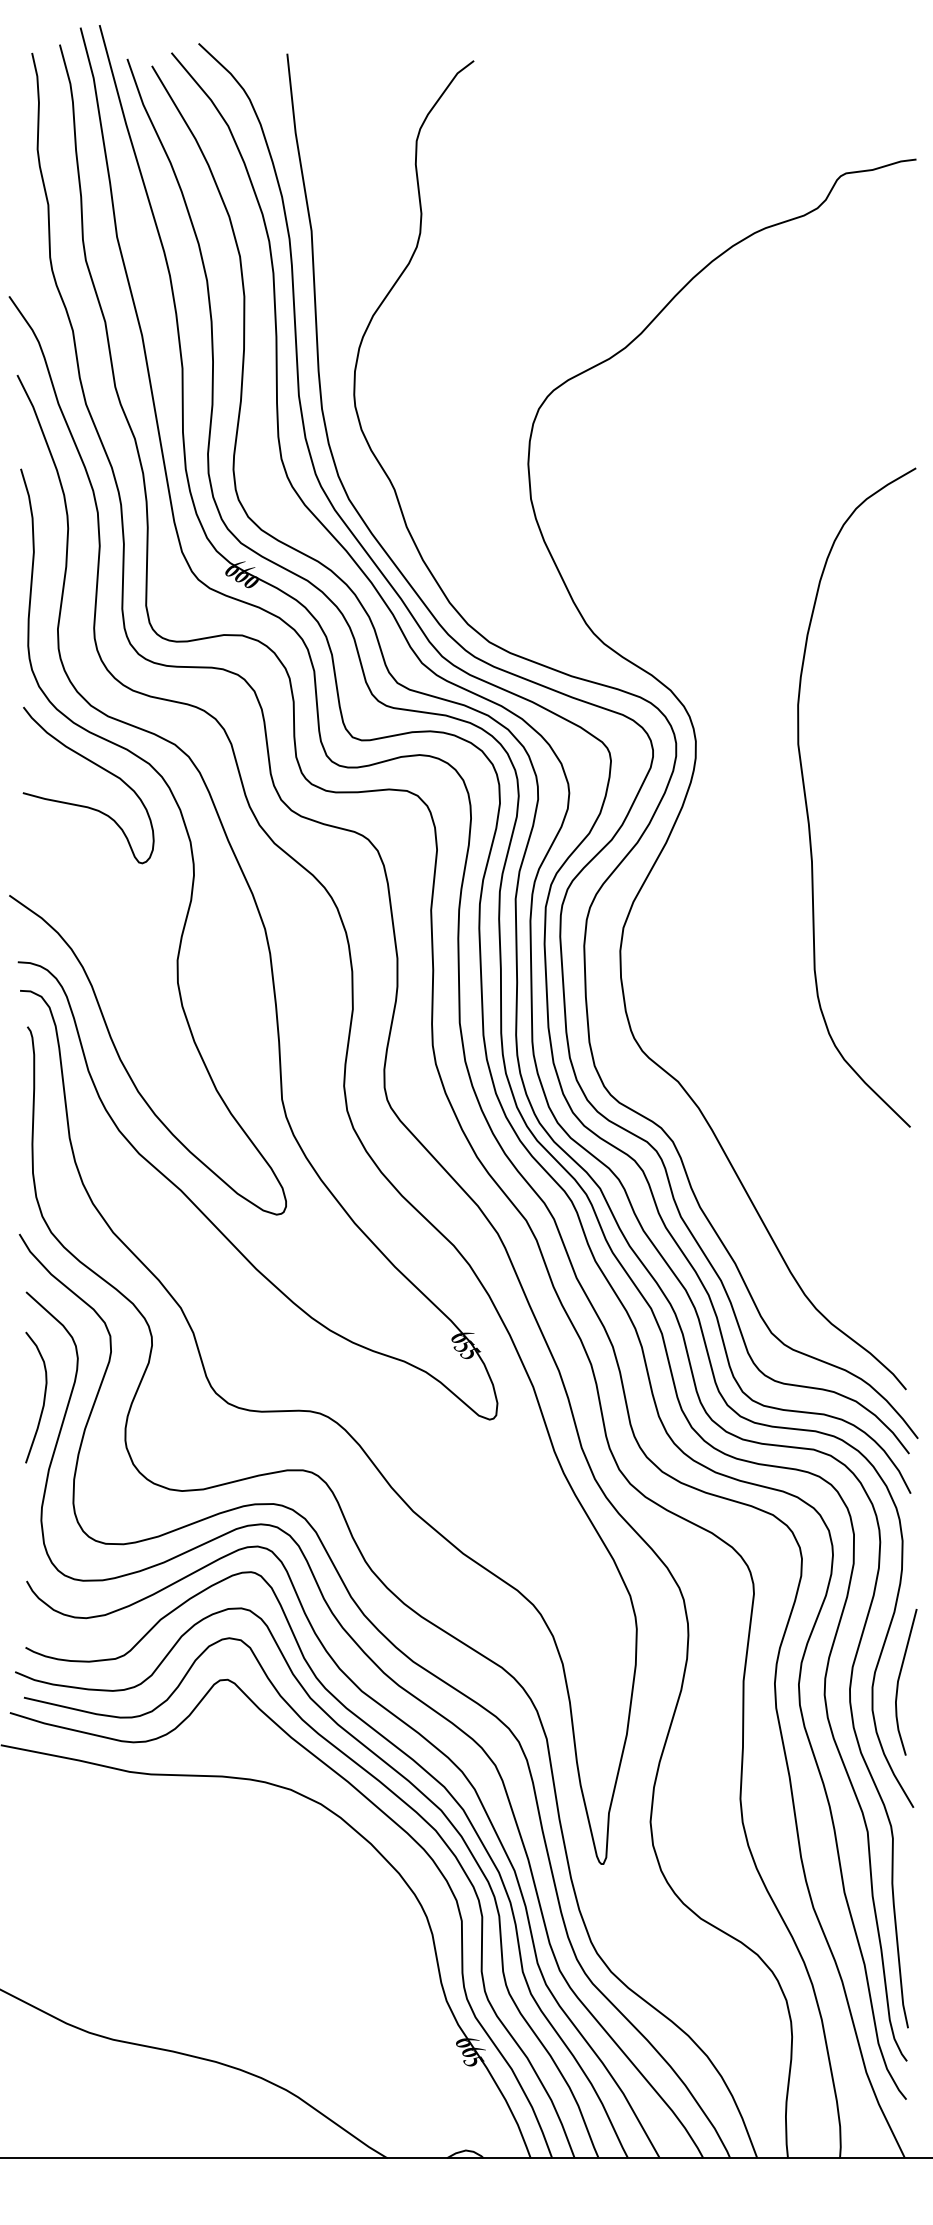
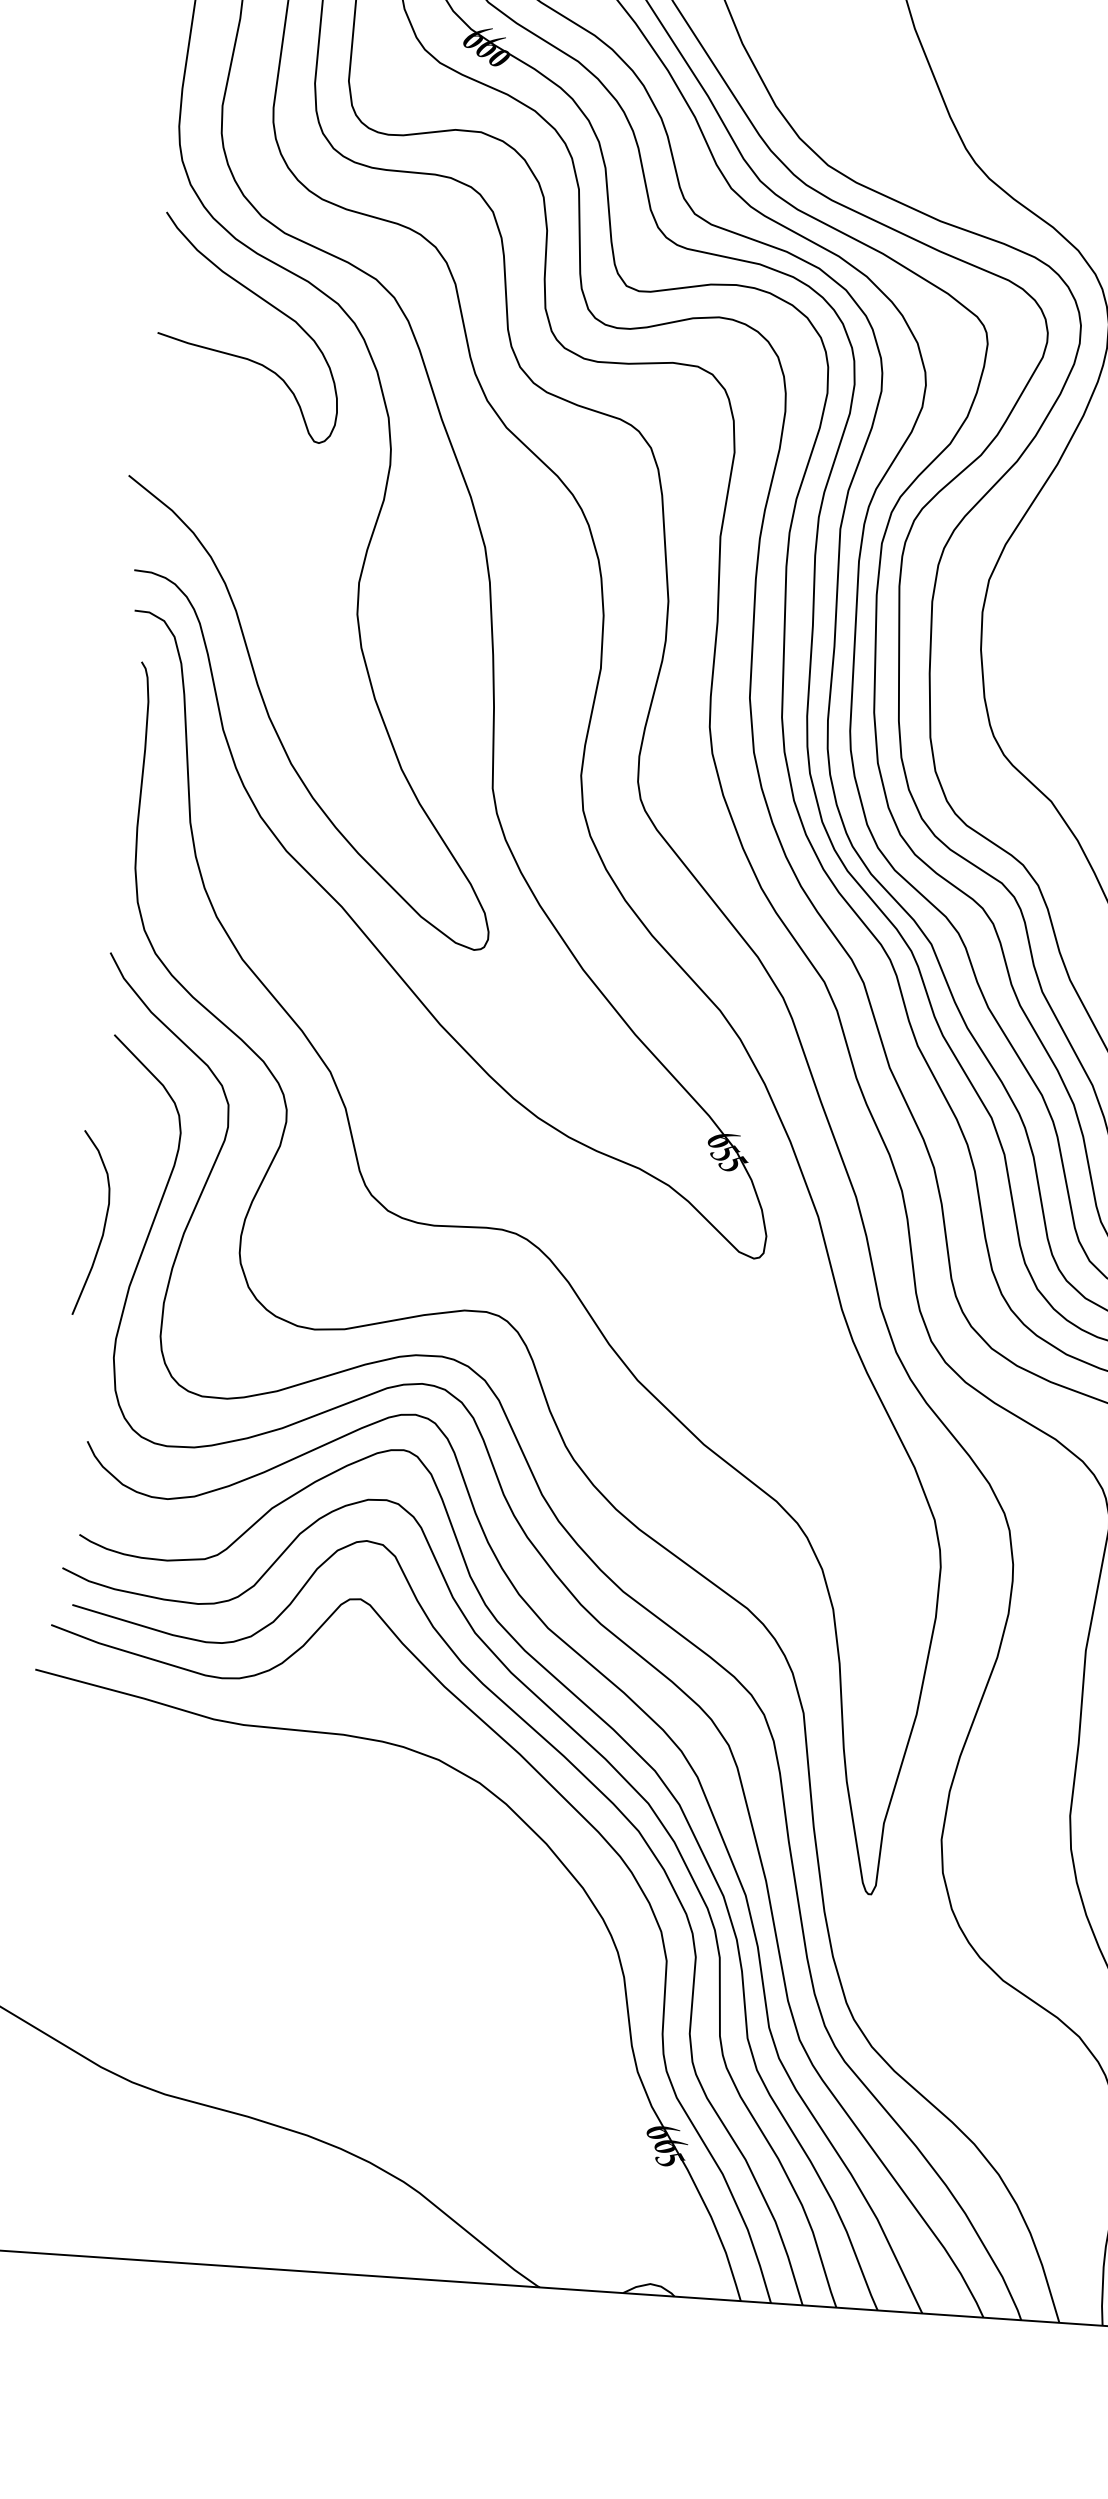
curve: (43, 1397) -> (103, 1223), moved

